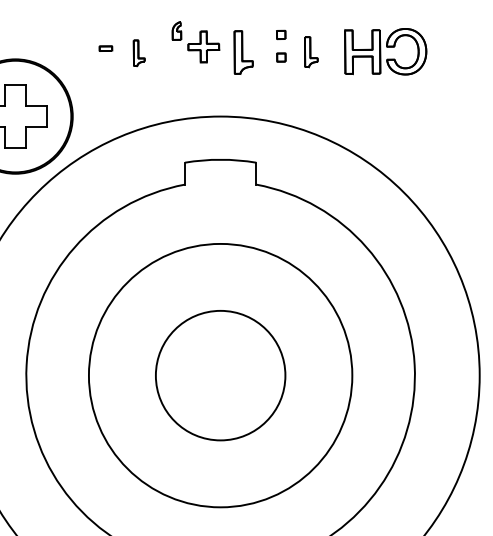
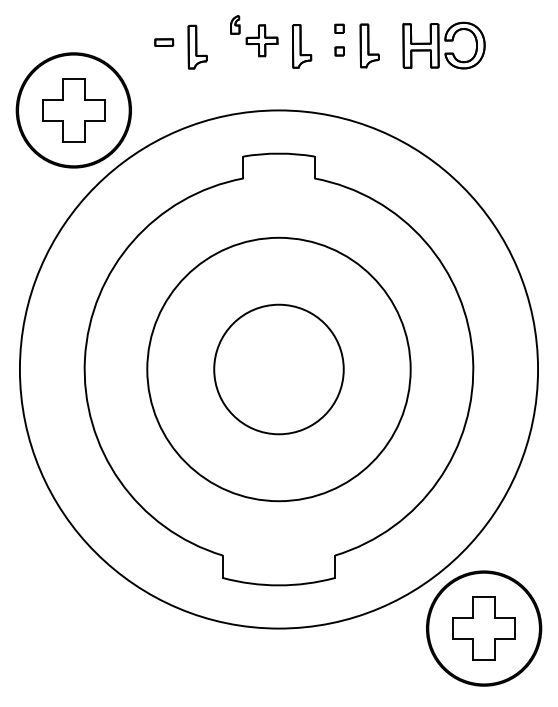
part: (106, 48) -> (164, 42), size x1.43
part: (311, 51) -> (369, 45), size x1.43
part: (139, 52) -> (197, 46), size x1.67

